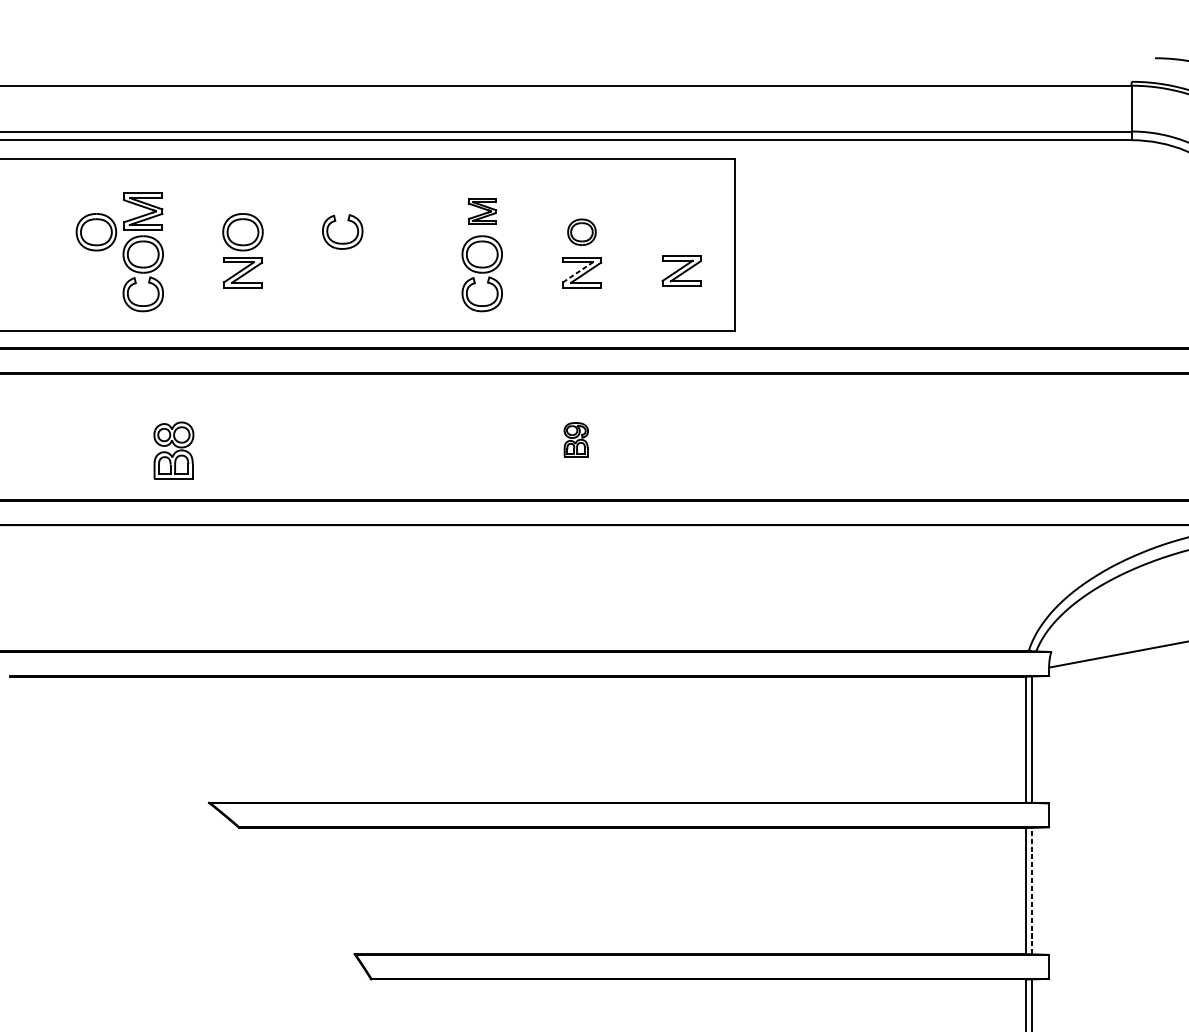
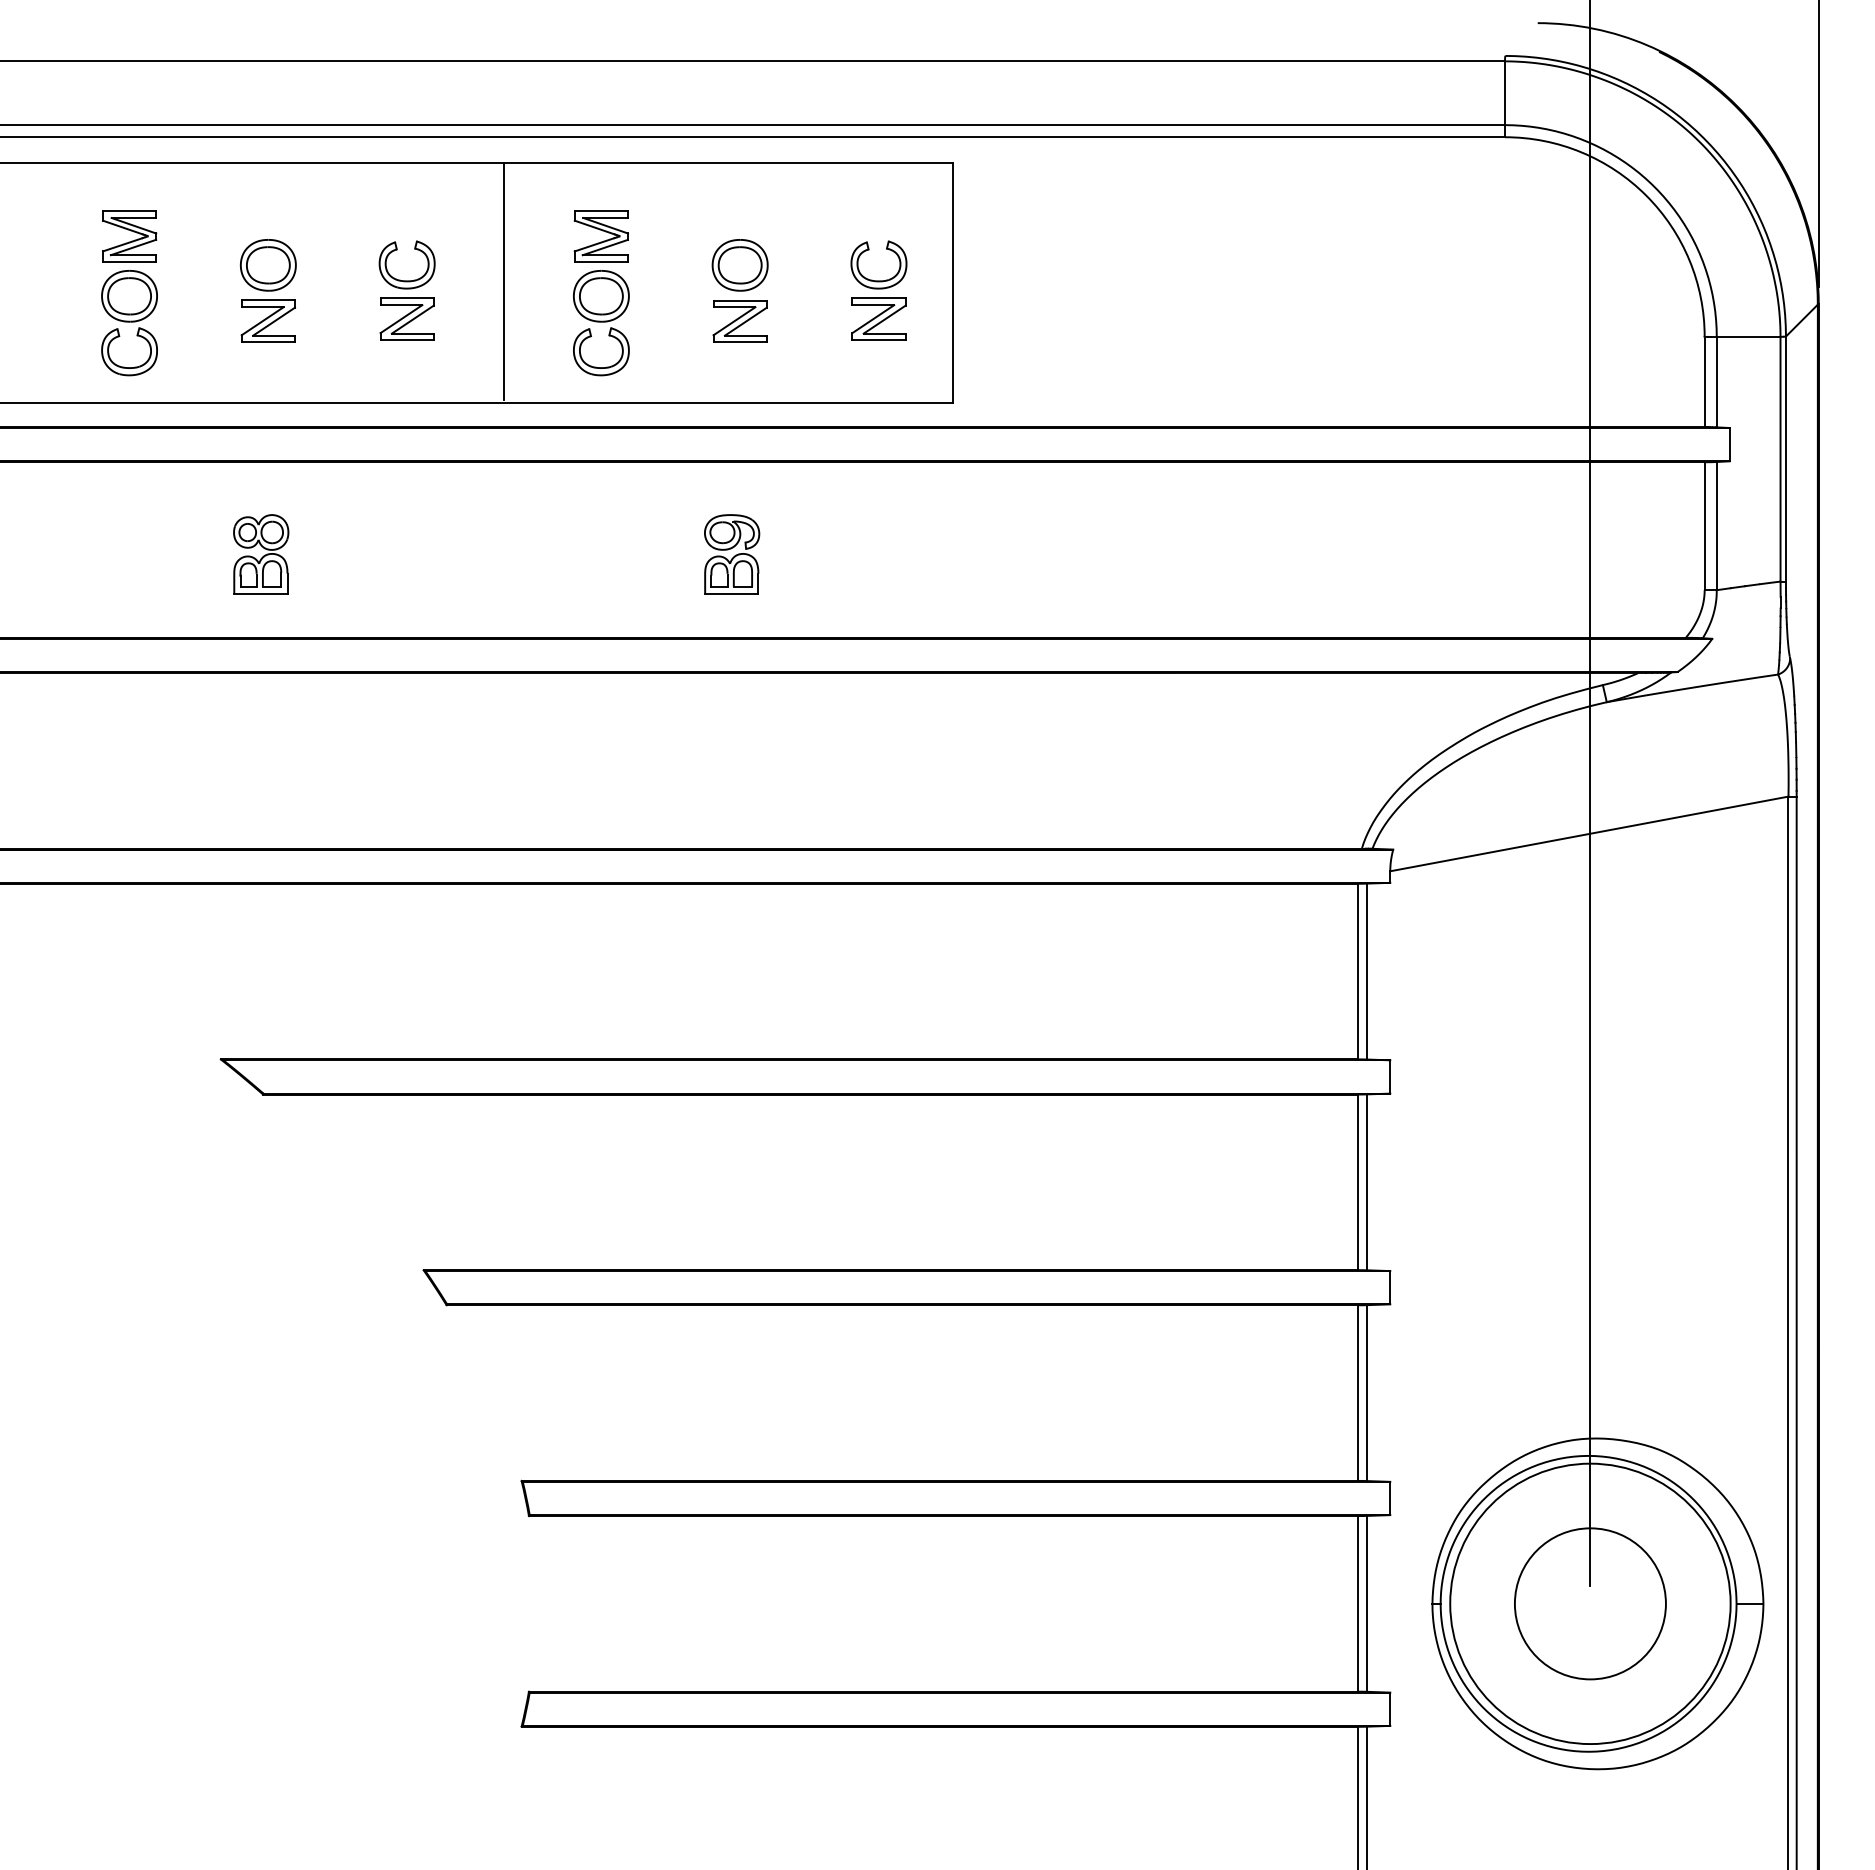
part: (481, 211) -> (600, 236), size x1.43
part: (95, 232) -> (63, 265), removed
part: (581, 232) -> (739, 265), size x1.43
line: (412, 243) -> (504, 281), added
part: (681, 243) -> (878, 280), added
part: (342, 270) -> (406, 318), added
line: (577, 271) -> (734, 320), dashed -> solid
part: (576, 440) -> (732, 554), size x1.67
part: (174, 450) -> (261, 554), moved
line: (1032, 891) -> (1367, 1182), dashed -> solid

